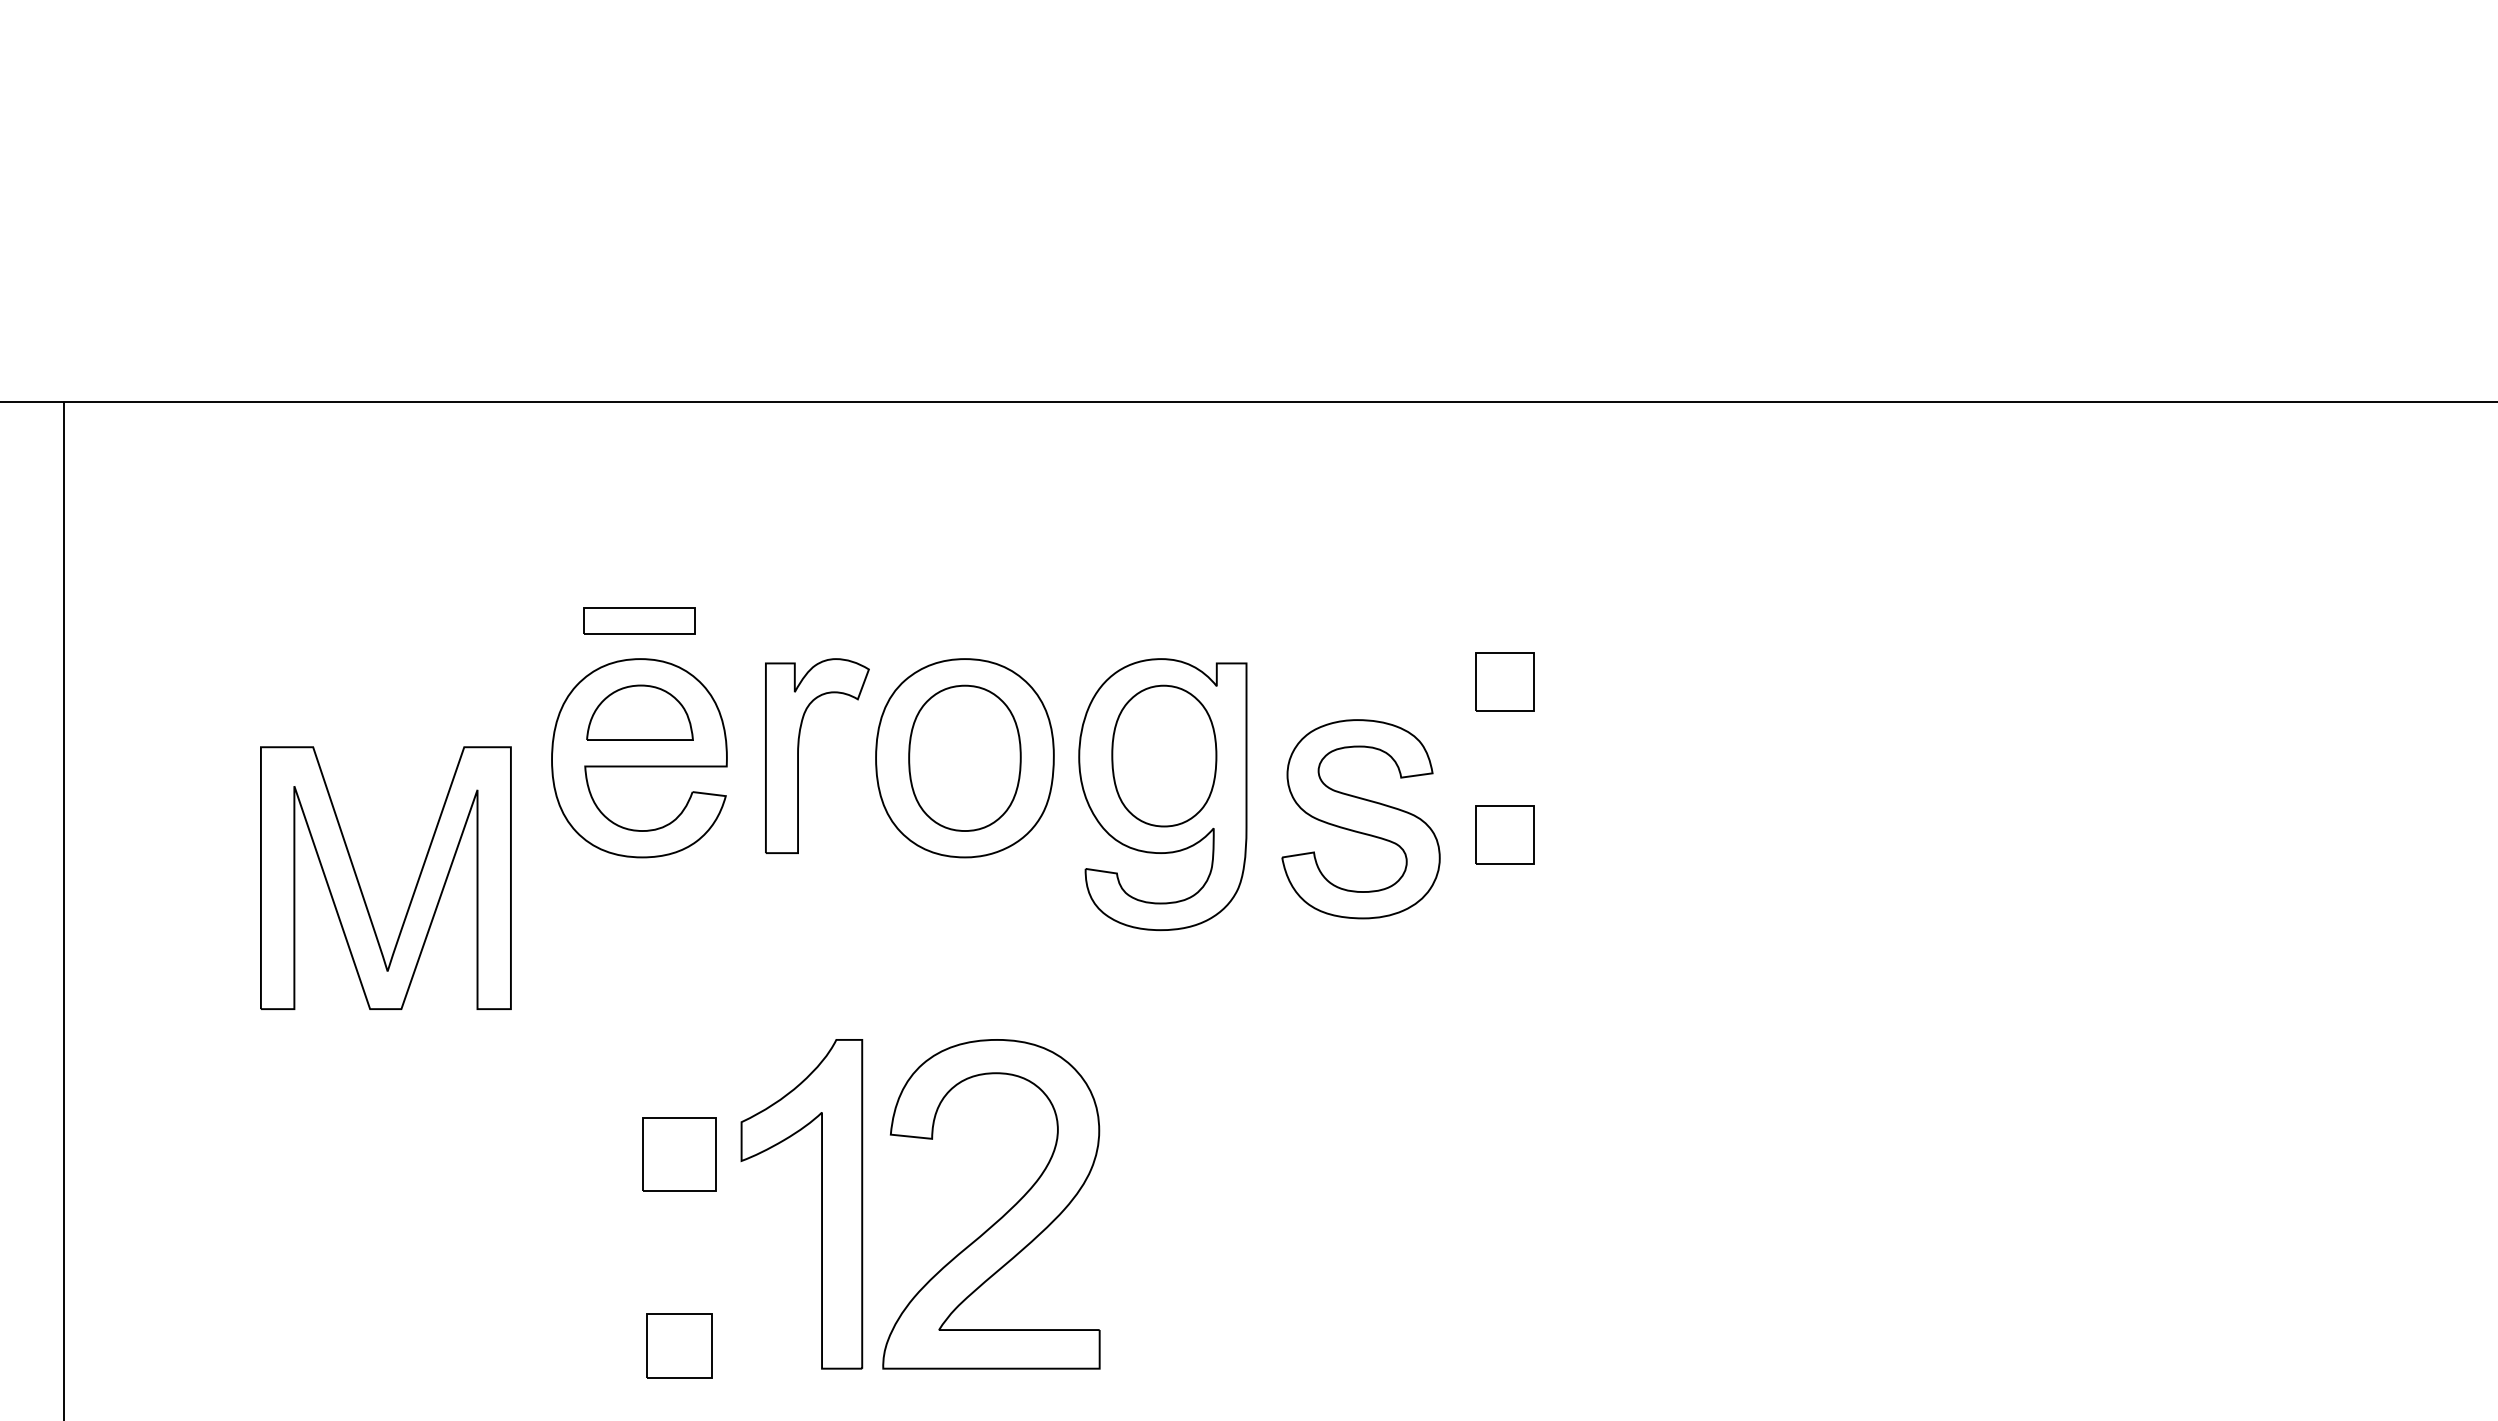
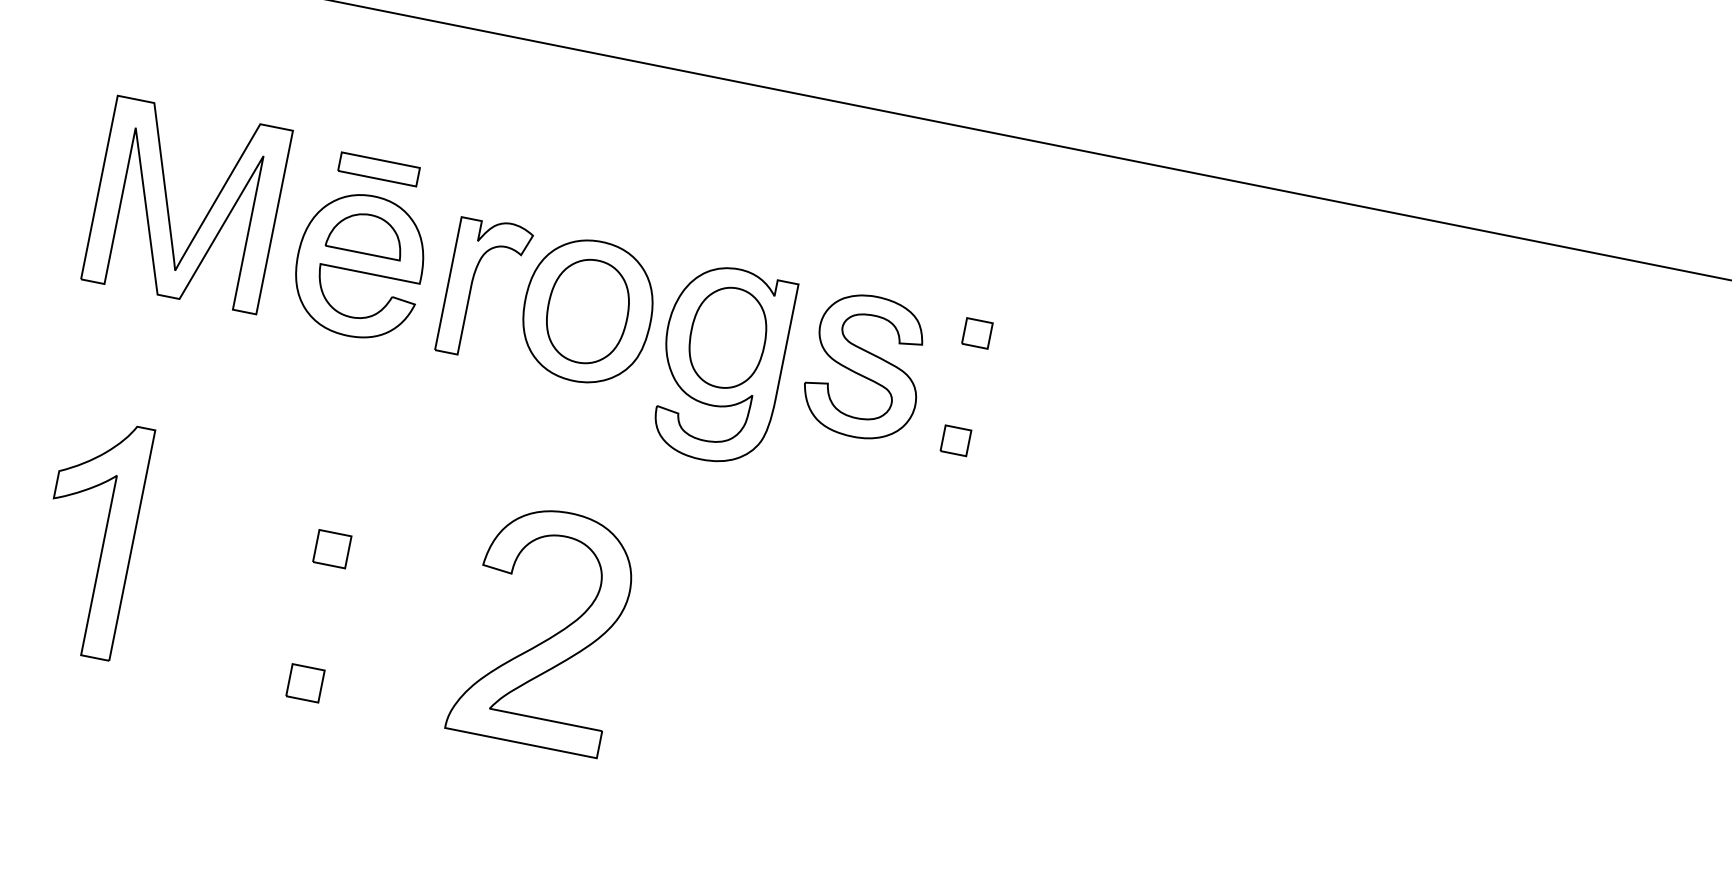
part: (1505, 681) -> (977, 333), size x0.62
part: (1360, 819) -> (865, 367), moved
part: (1505, 834) -> (956, 440), size x0.62
part: (360, 885) -> (168, 206), moved
part: (679, 1154) -> (332, 549), size x0.62
part: (821, 1204) -> (103, 540), moved
part: (679, 1345) -> (305, 683), size x0.71

